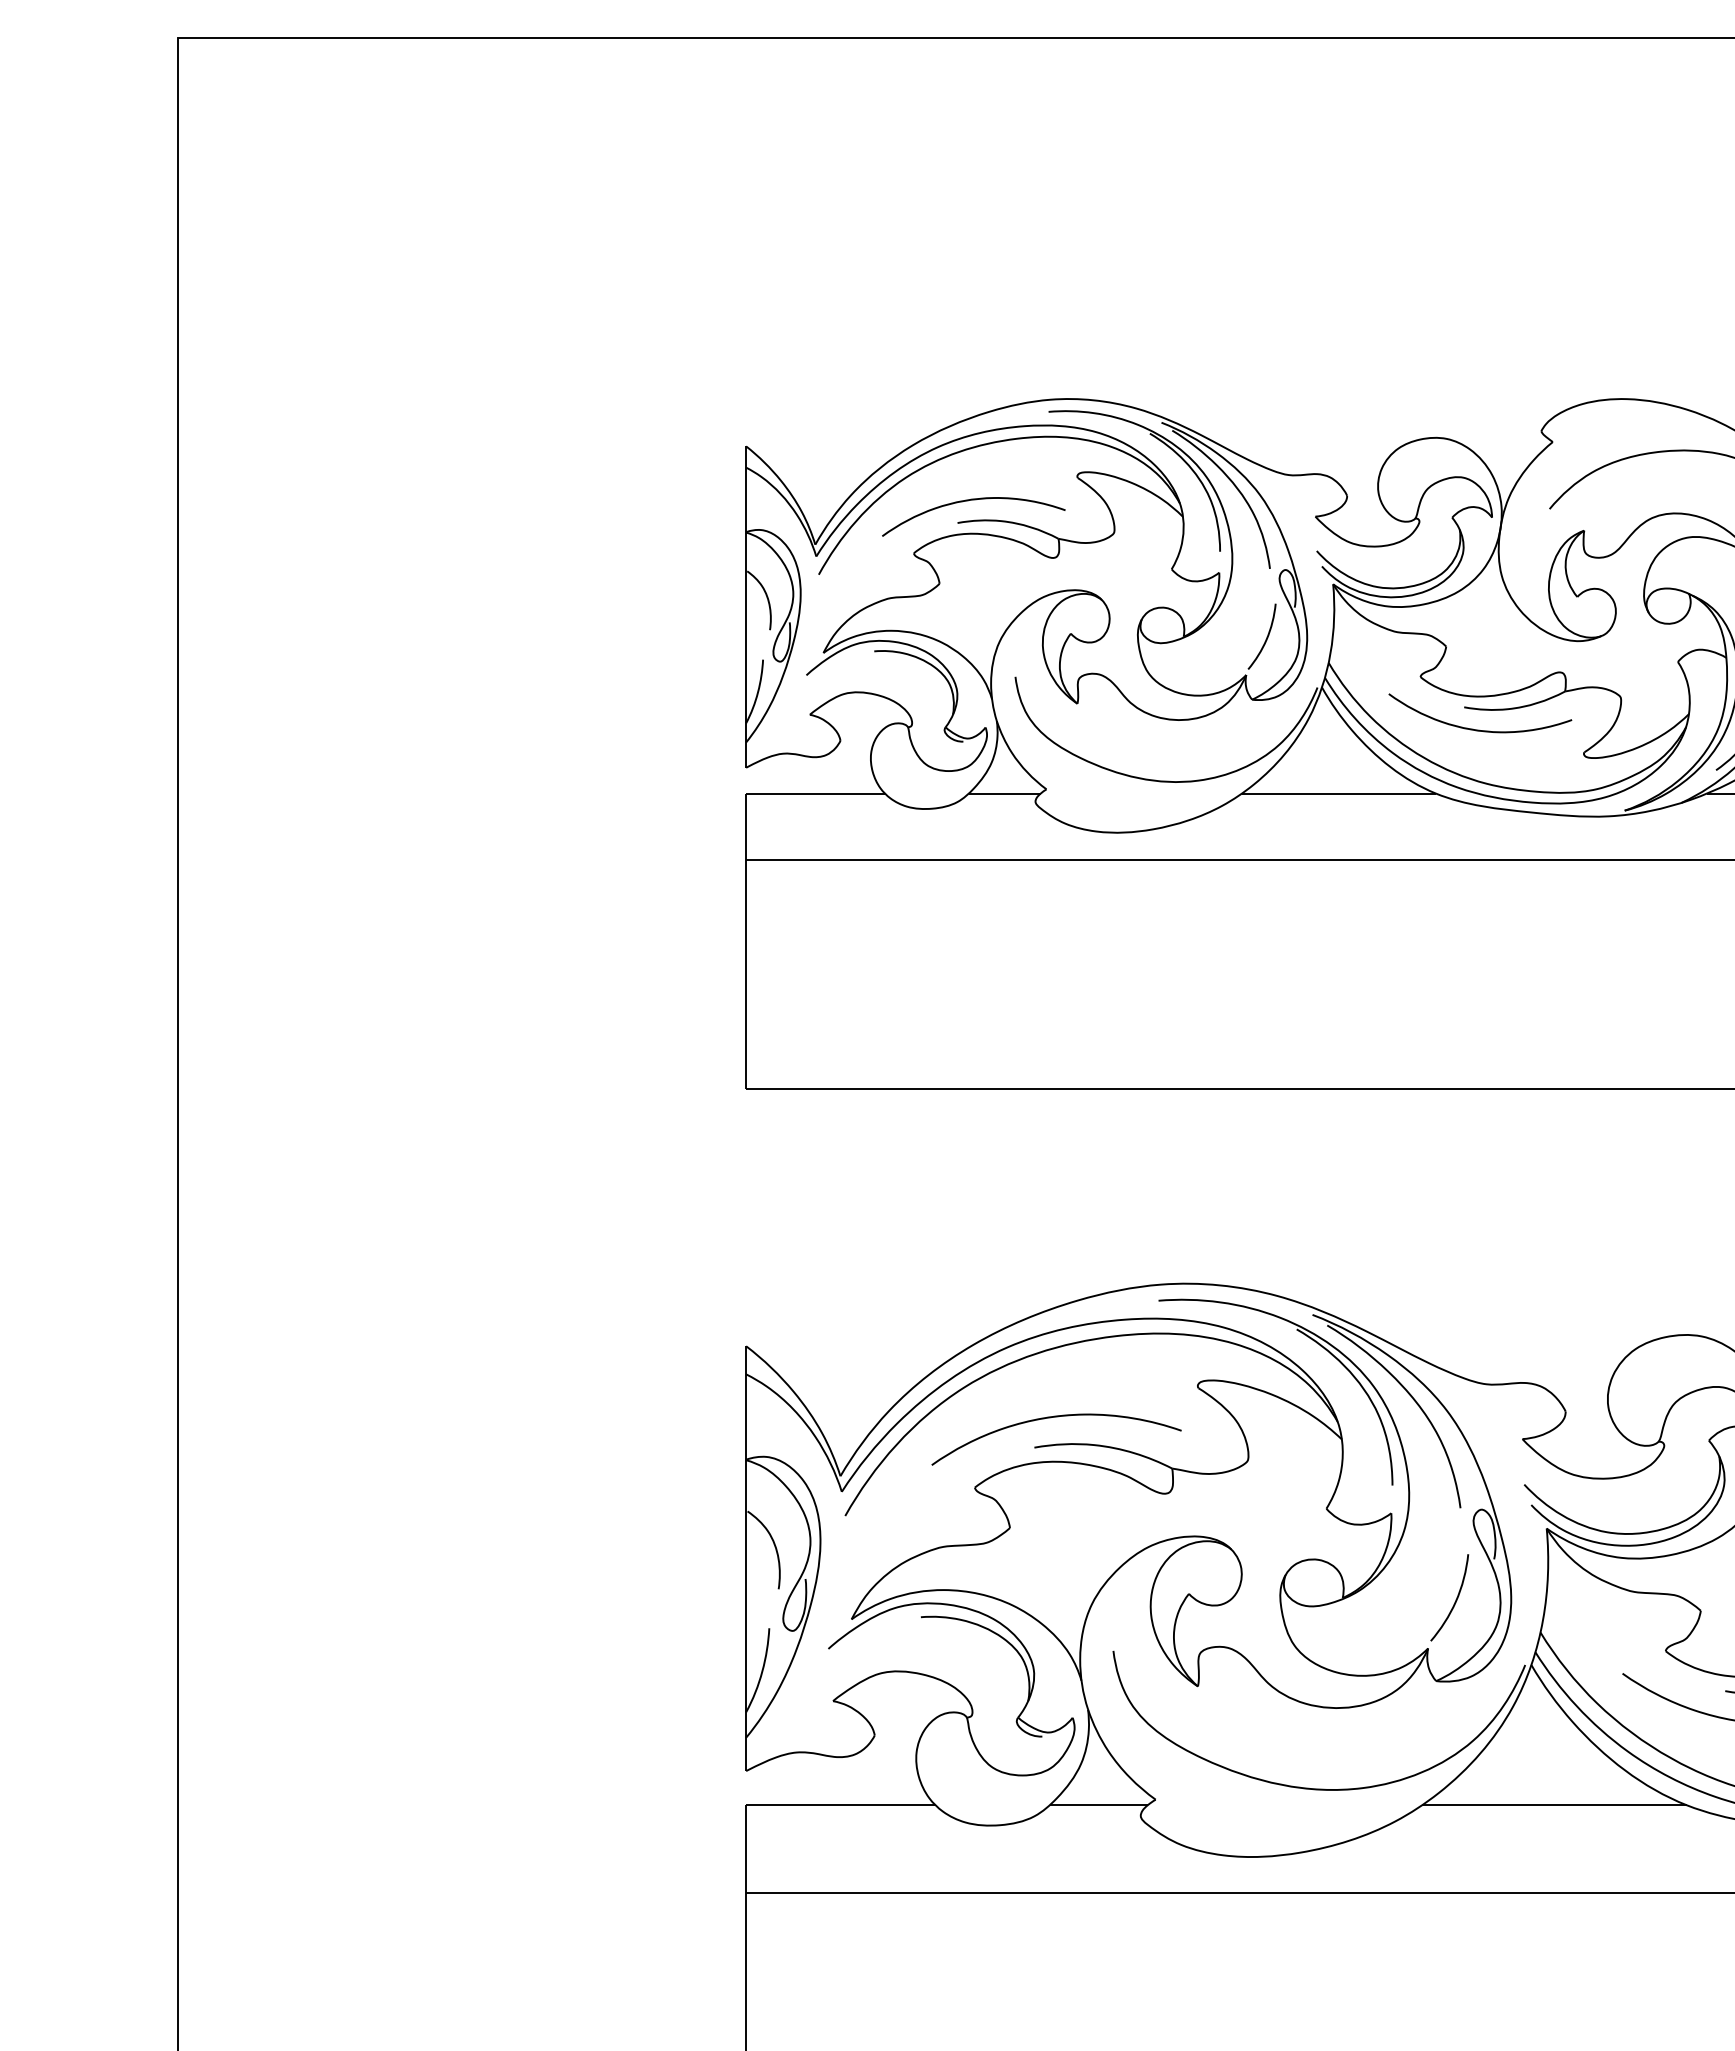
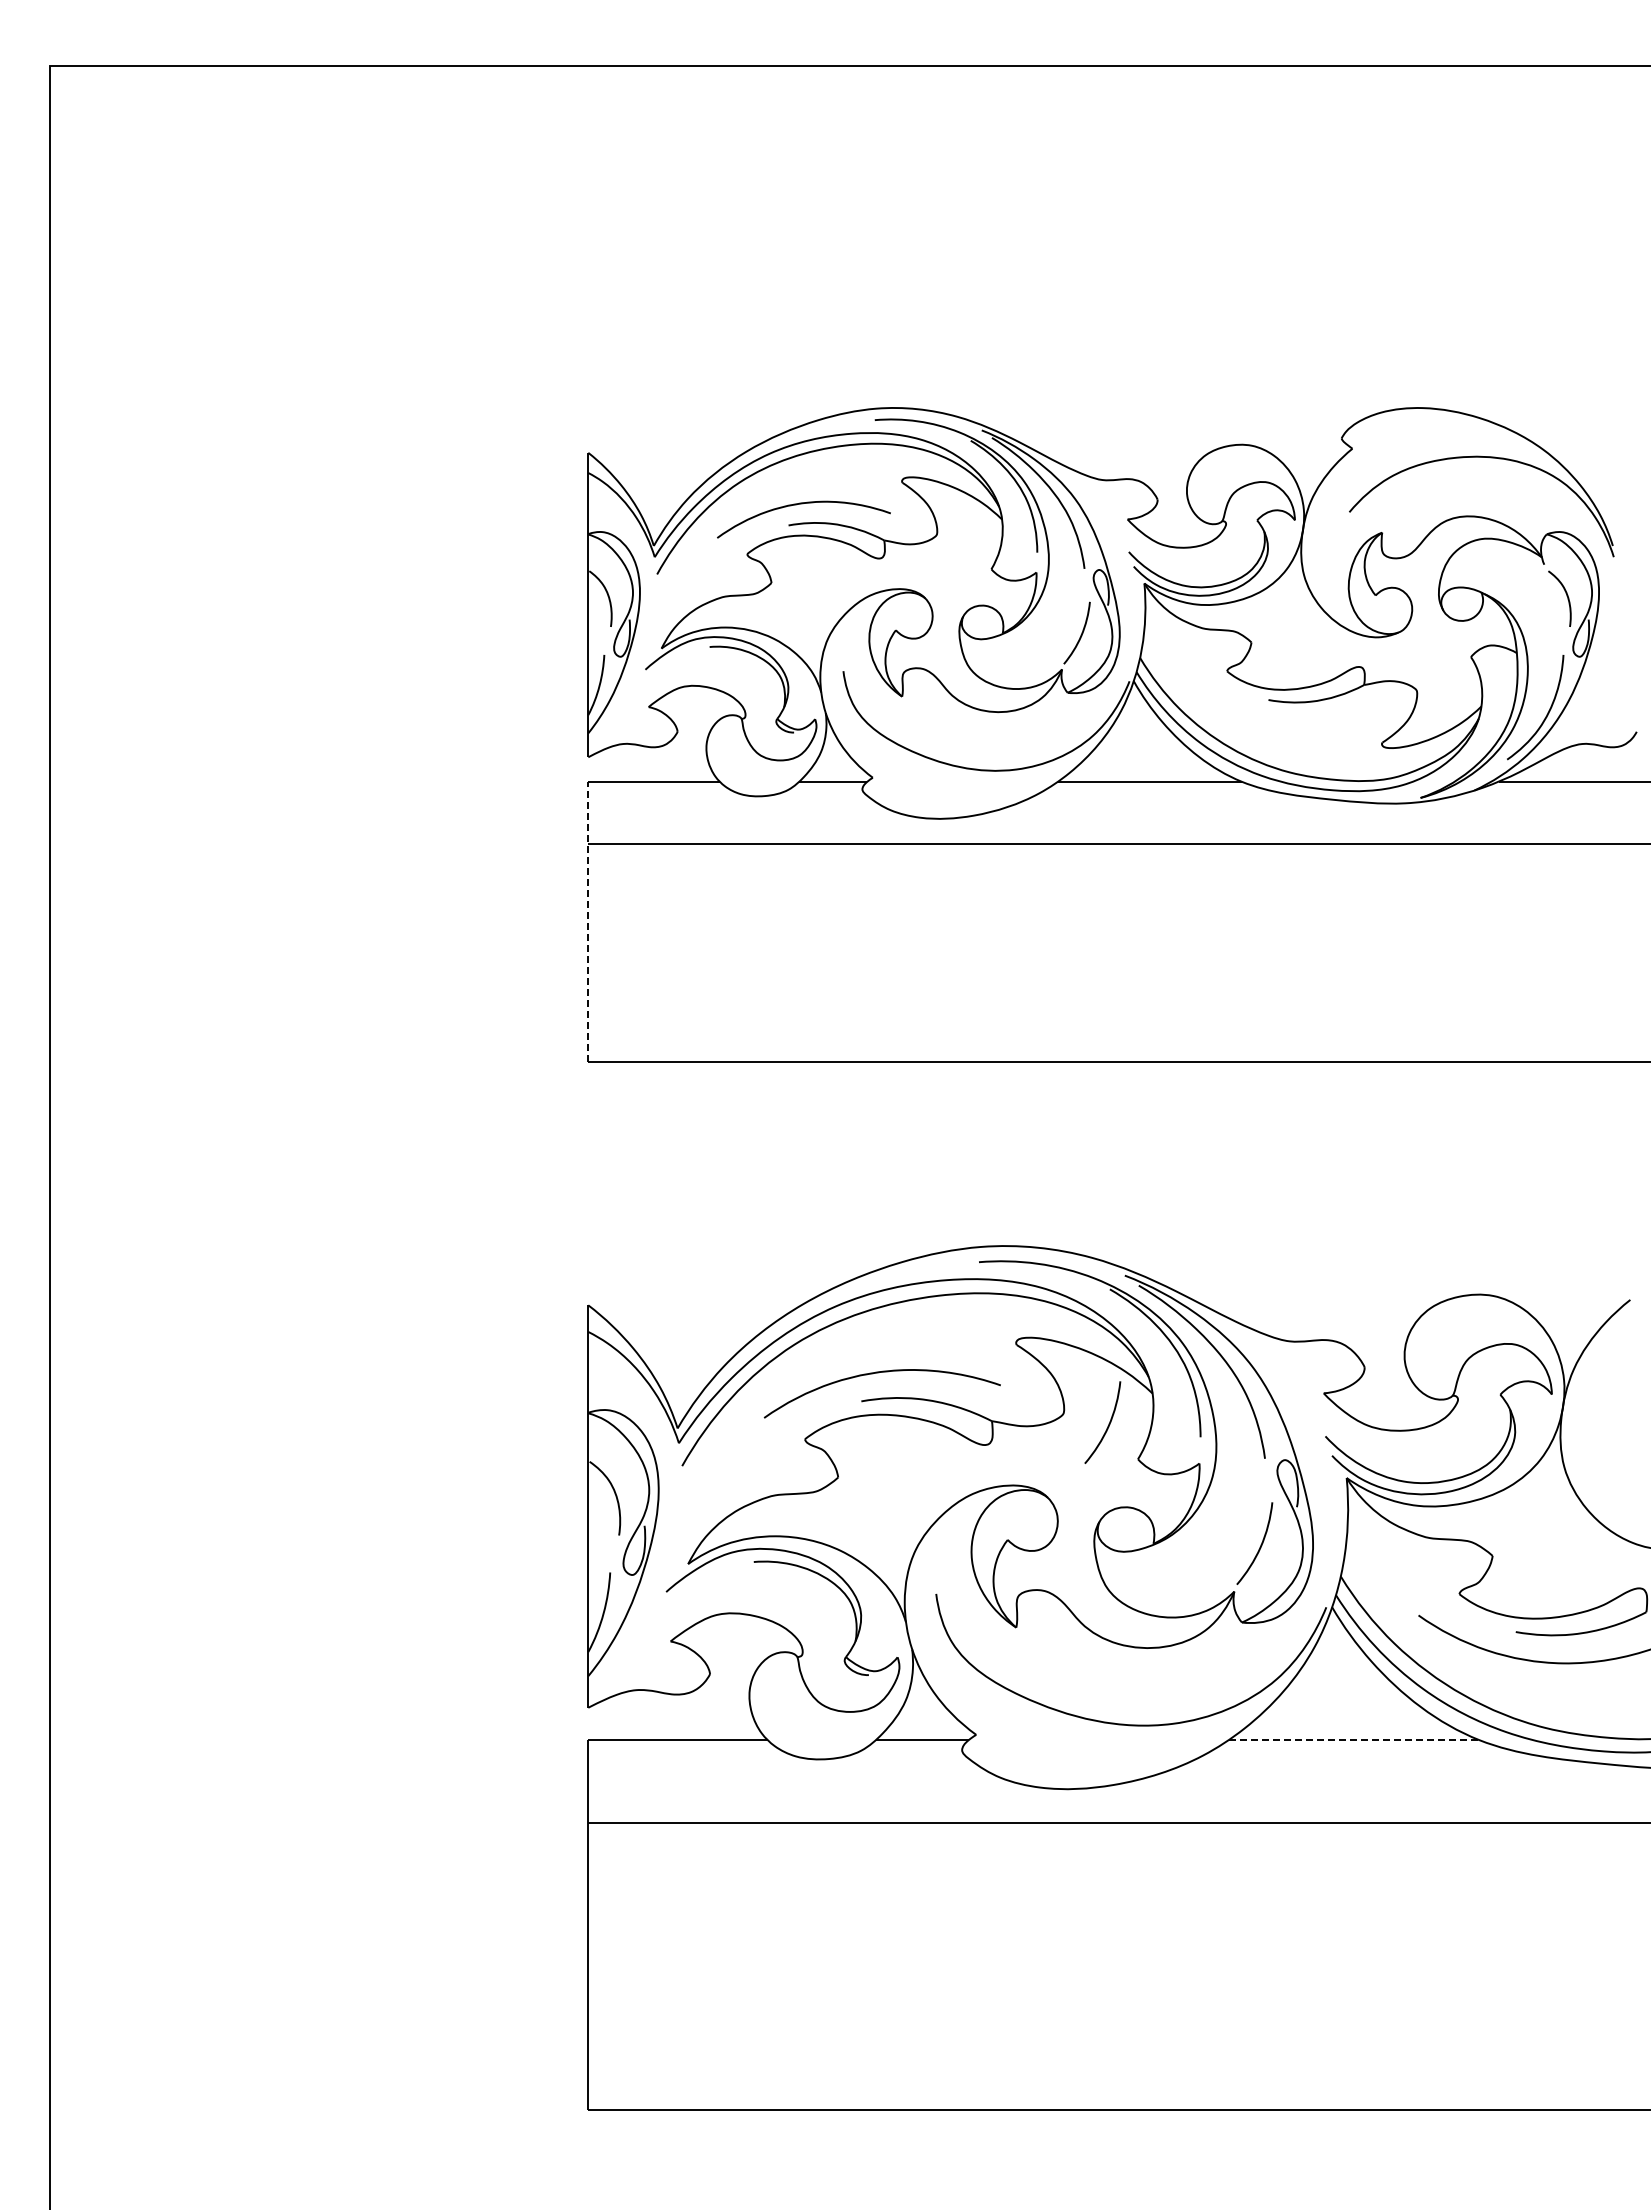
curve: (1475, 728) -> (1279, 720), removed
line: (746, 941) -> (588, 921), solid -> dashed
curve: (1295, 1471) -> (1108, 1423), added
line: (1554, 1805) -> (1354, 1740), solid -> dashed

